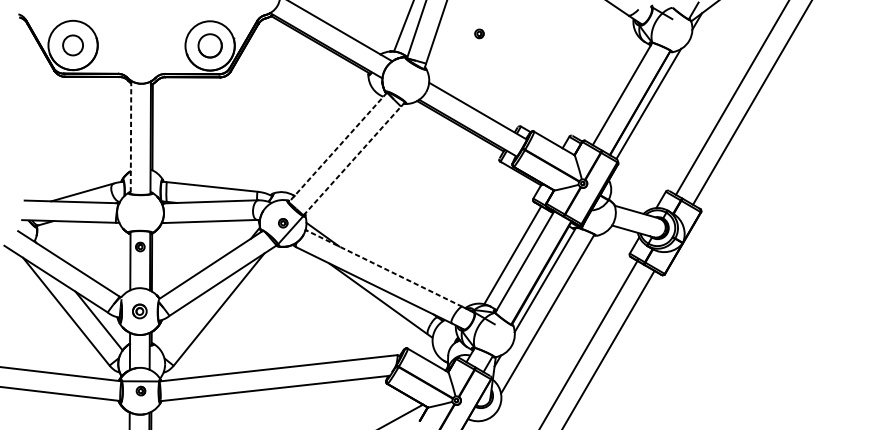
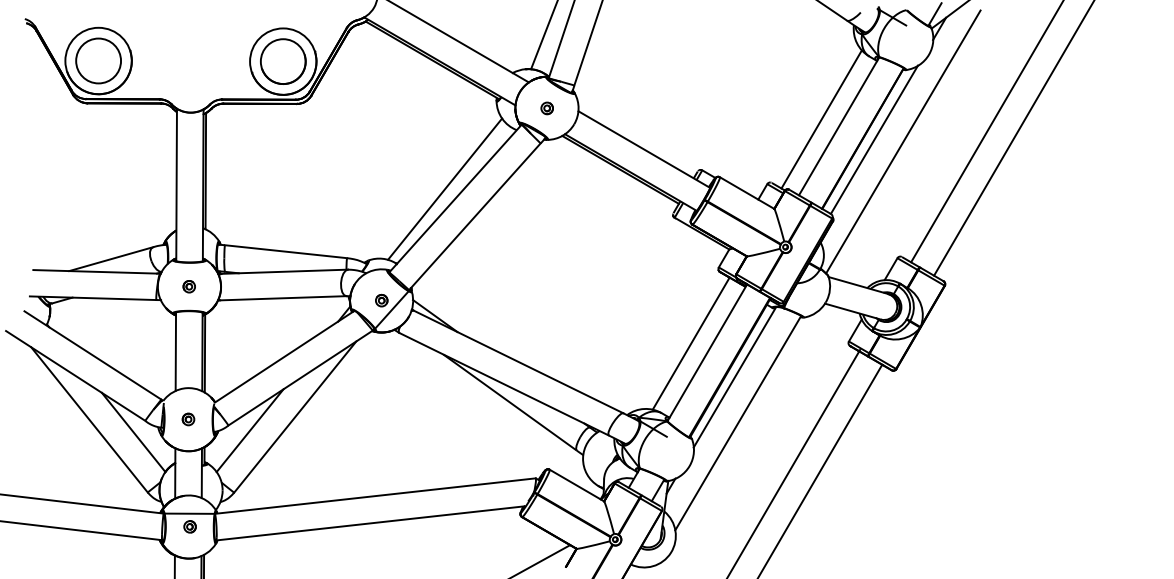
part: (478, 33) -> (546, 108), moved
part: (73, 45) -> (98, 60), size x1.67
circle: (210, 45) -> (283, 61), size x1.43
line: (609, 88) -> (821, 119), added
line: (670, 105) -> (903, 141), added
line: (130, 137) -> (176, 185), dashed -> solid
line: (330, 140) -> (445, 188), added
line: (337, 147) -> (455, 198), dashed -> solid
line: (352, 160) -> (474, 216), dashed -> solid
part: (139, 246) -> (188, 286), moved
line: (384, 268) -> (518, 361), dashed -> solid
part: (139, 311) -> (188, 419), size x0.62
line: (185, 319) -> (249, 430), added

